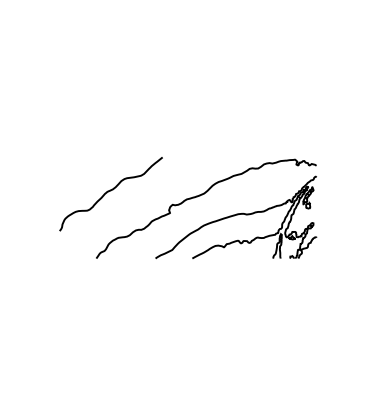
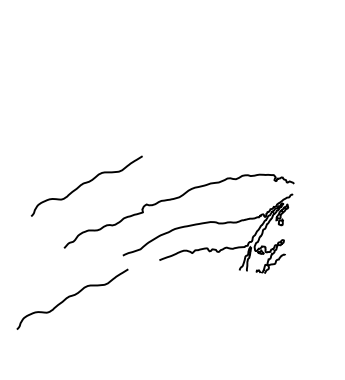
curve: (108, 306) -> (70, 297), added

